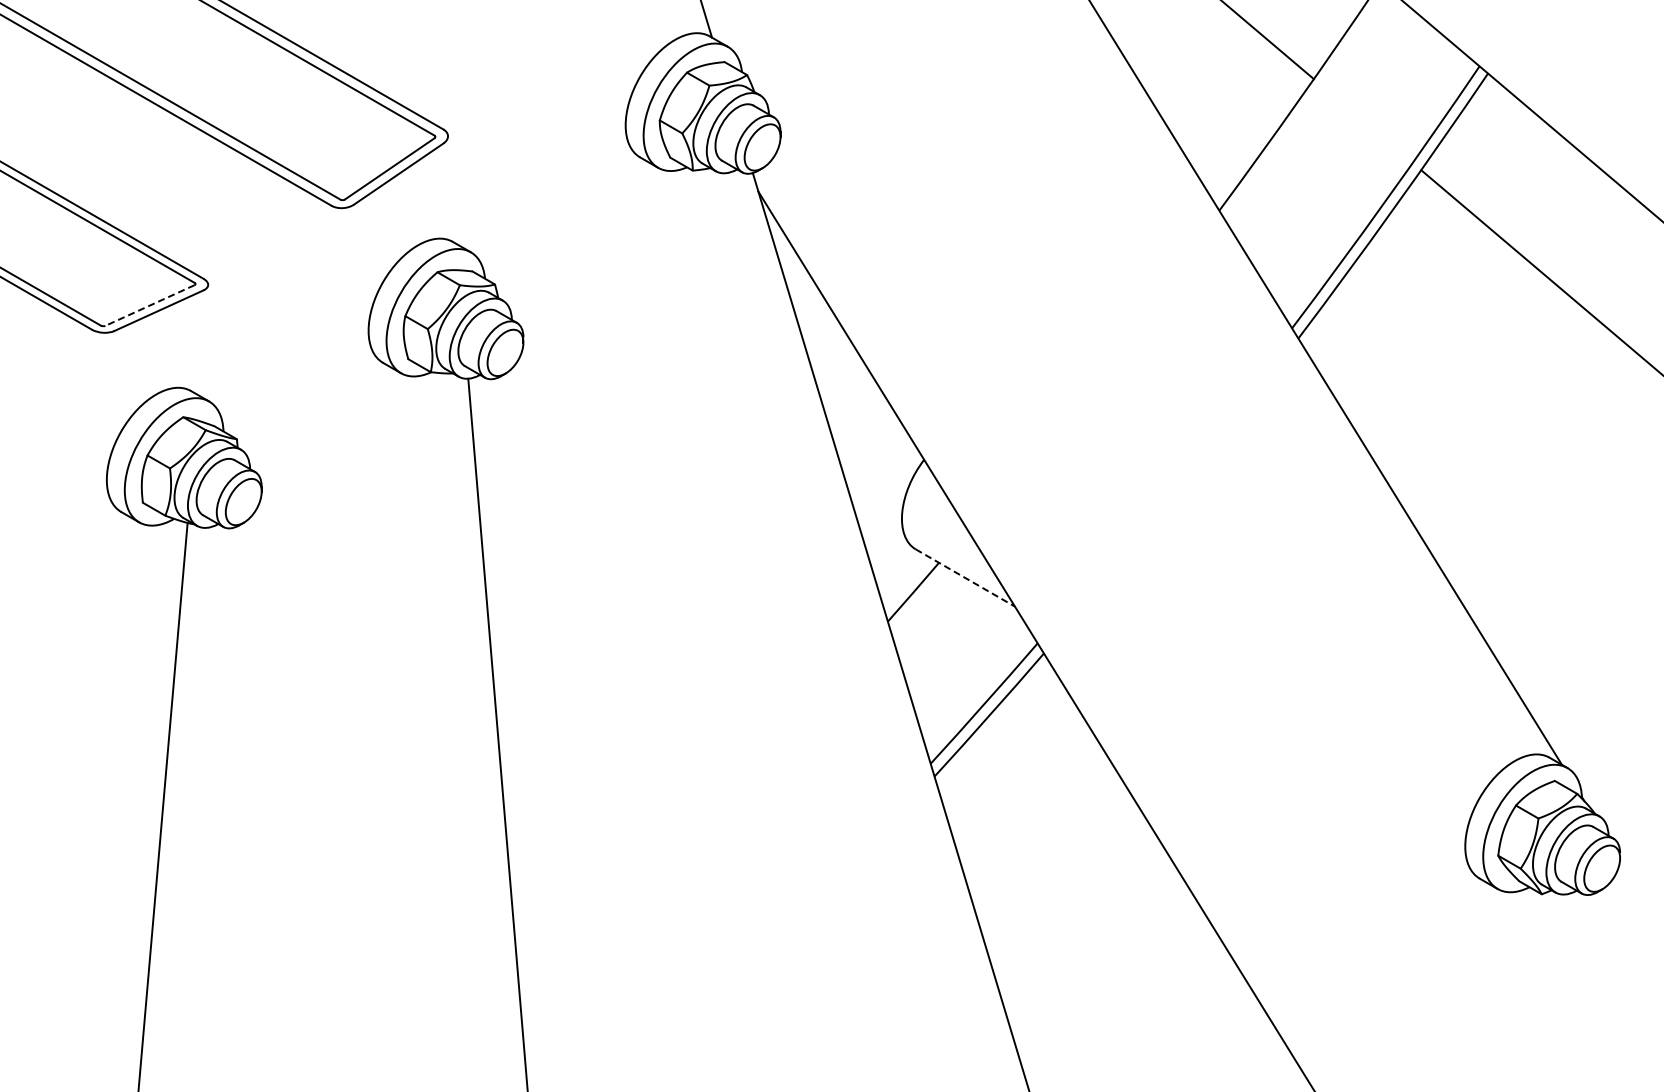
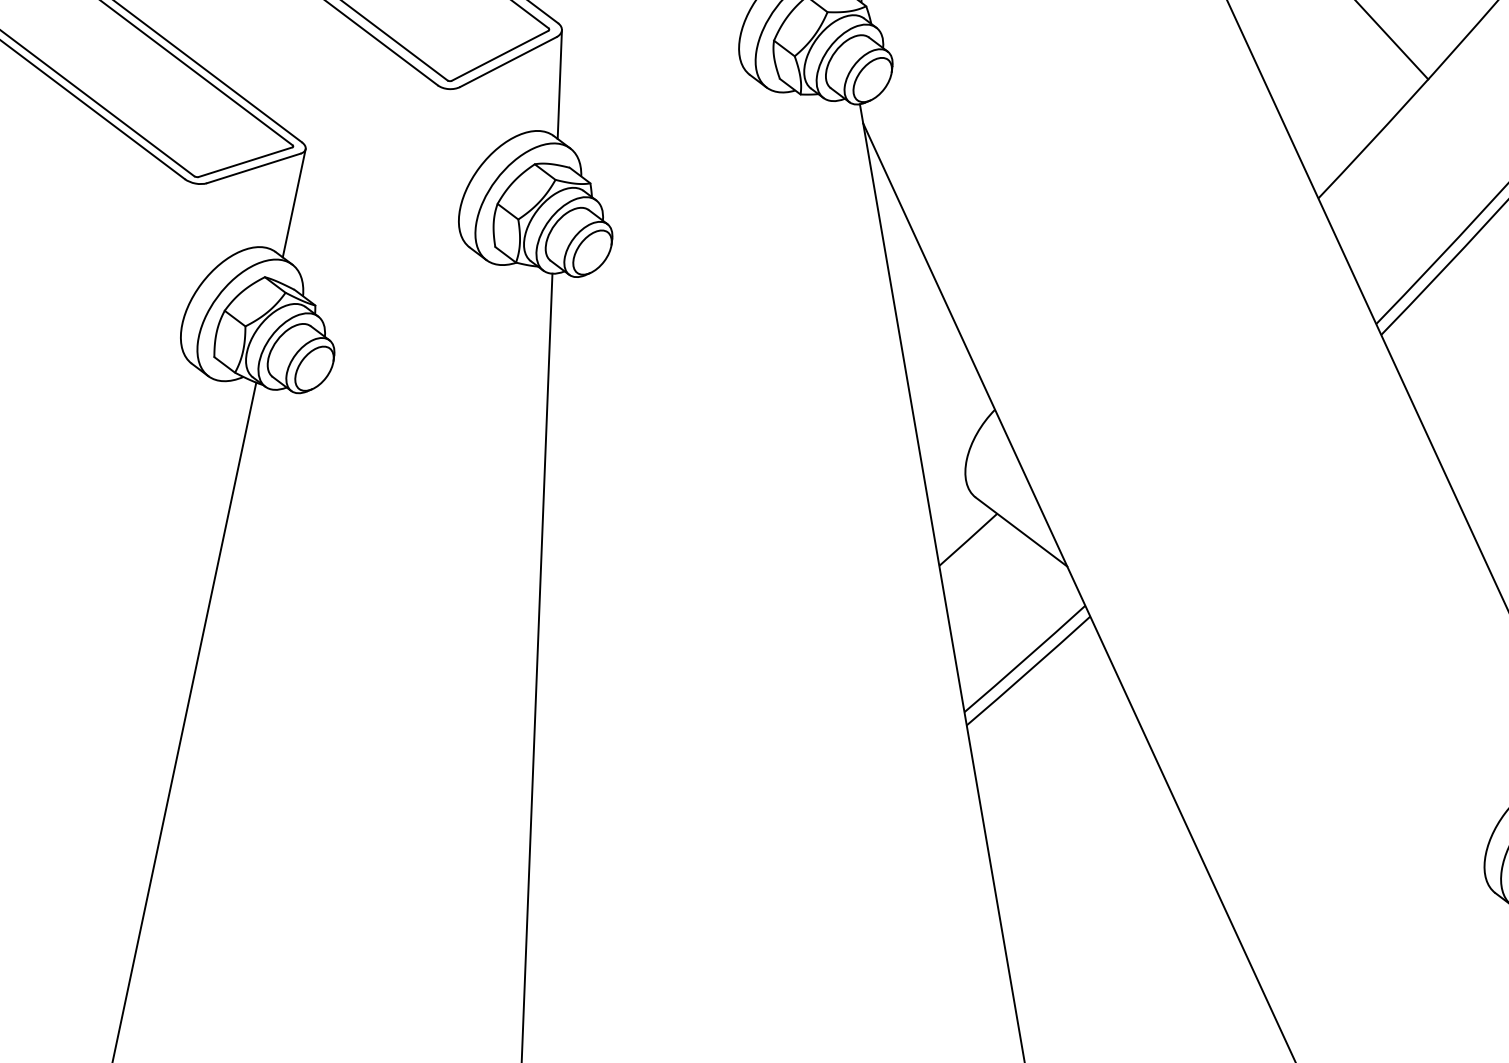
line: (452, 189) -> (559, 83), added
line: (149, 305) -> (244, 162), dashed -> solid
line: (203, 340) -> (294, 203), added
line: (965, 578) -> (1021, 532), dashed -> solid

